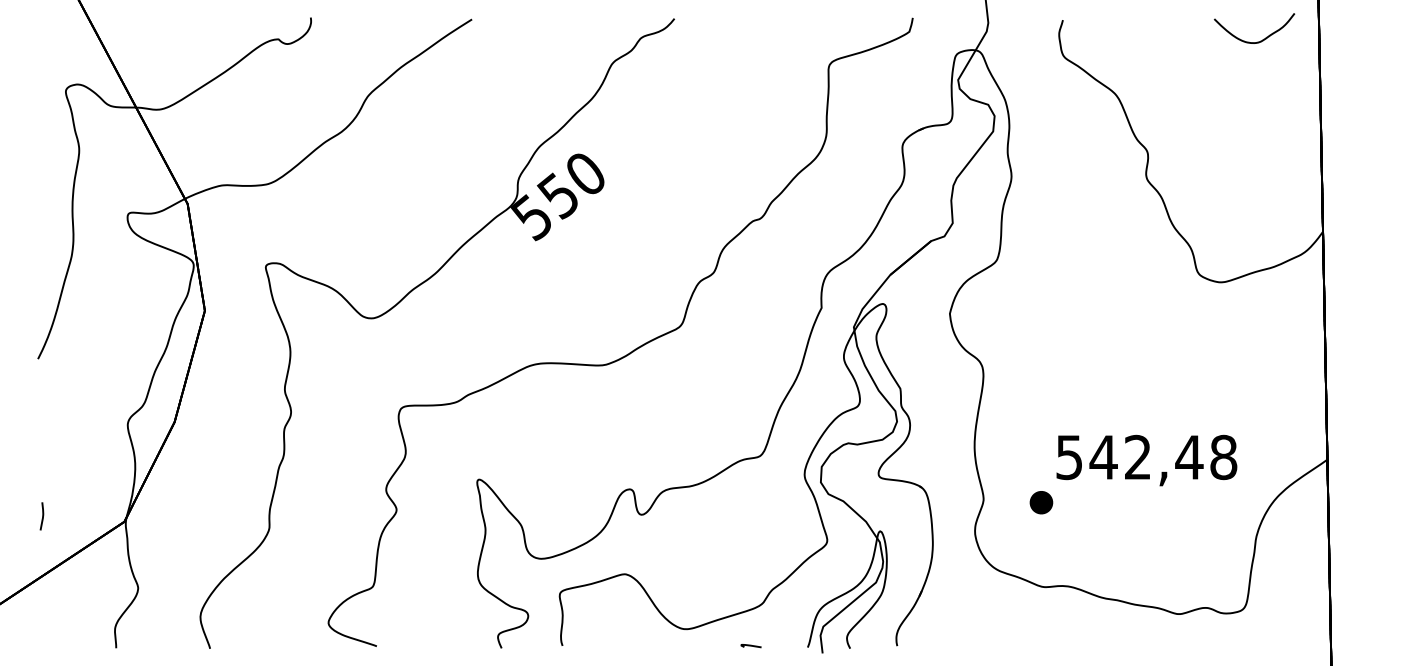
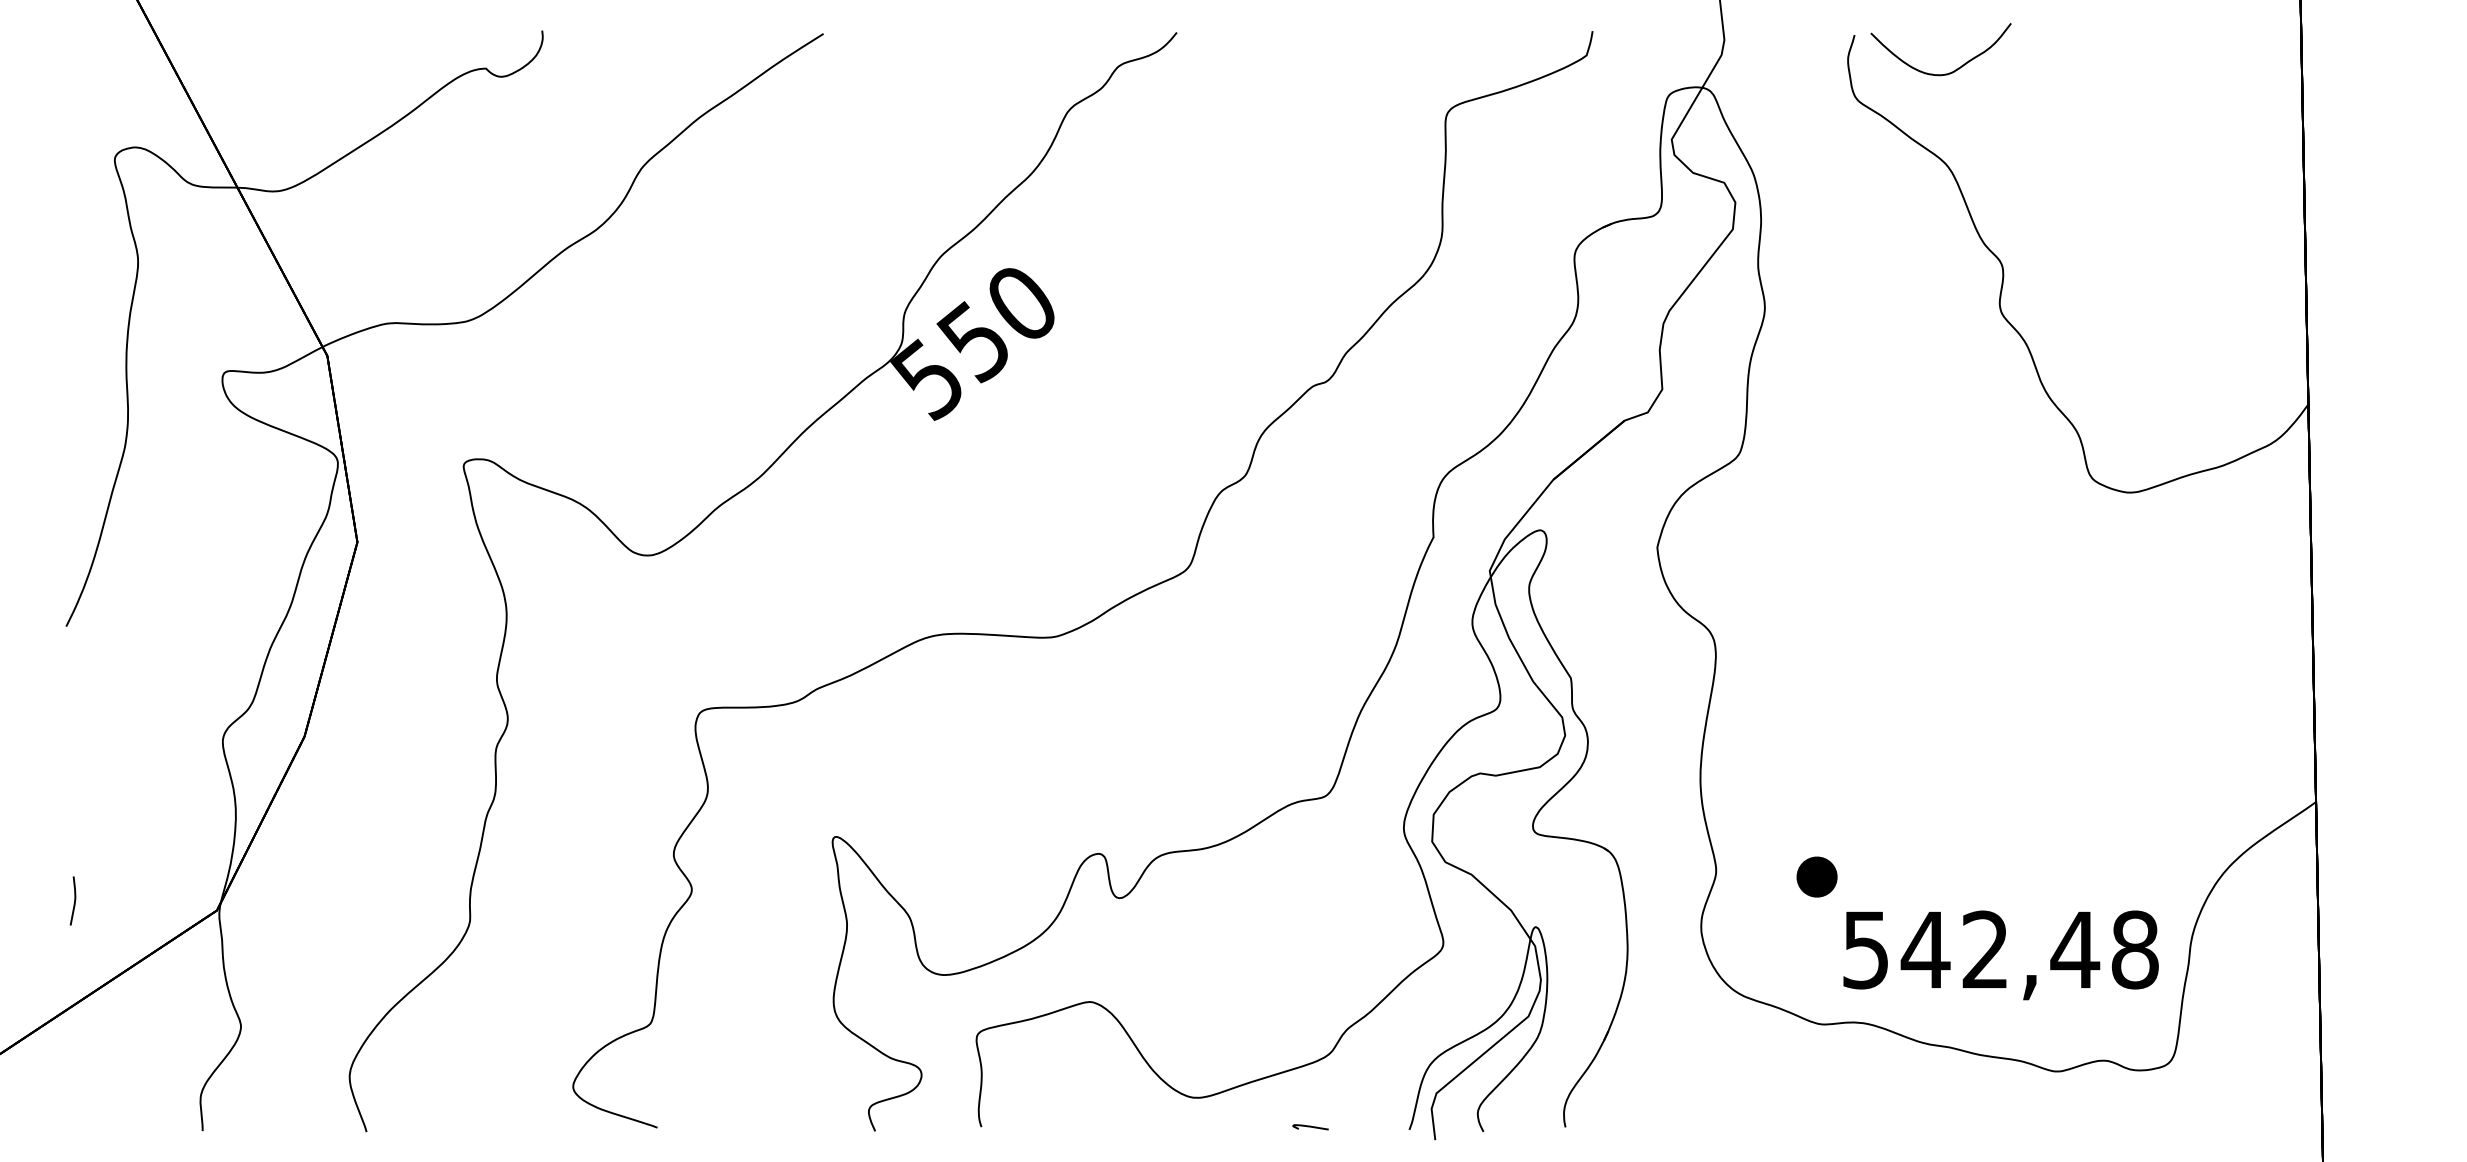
part: (1257, 41) -> (1946, 72), moved
text: (1146, 460) -> (2000, 955), moved

